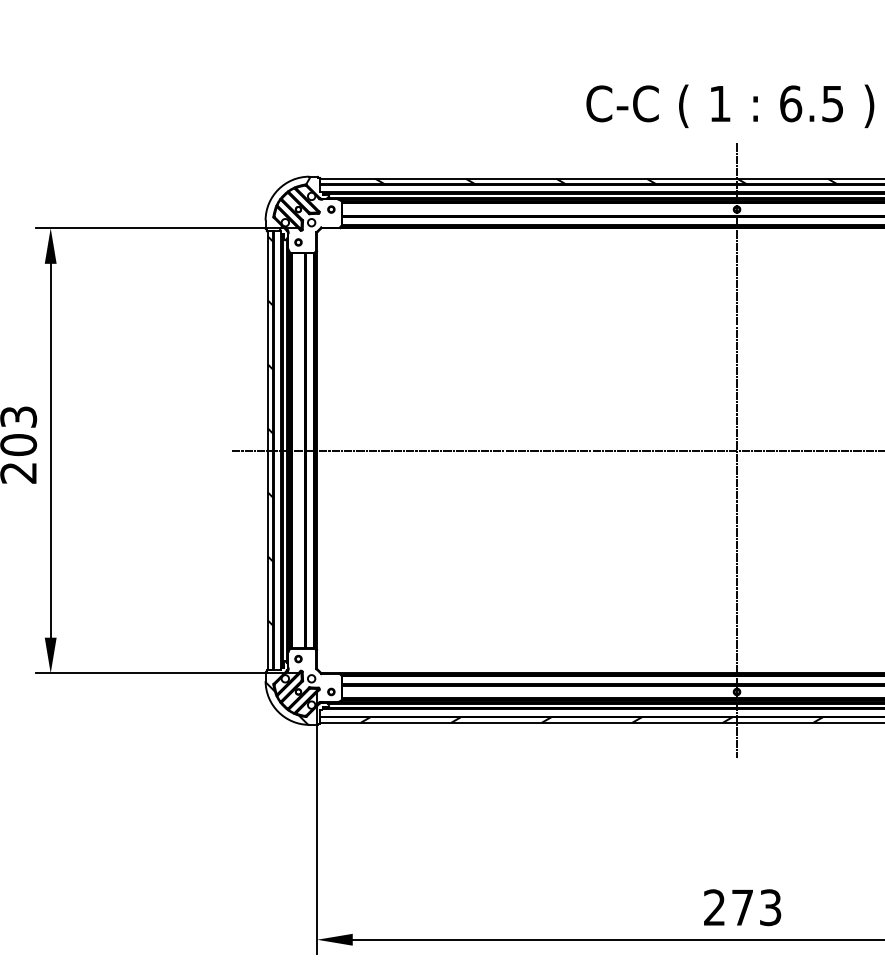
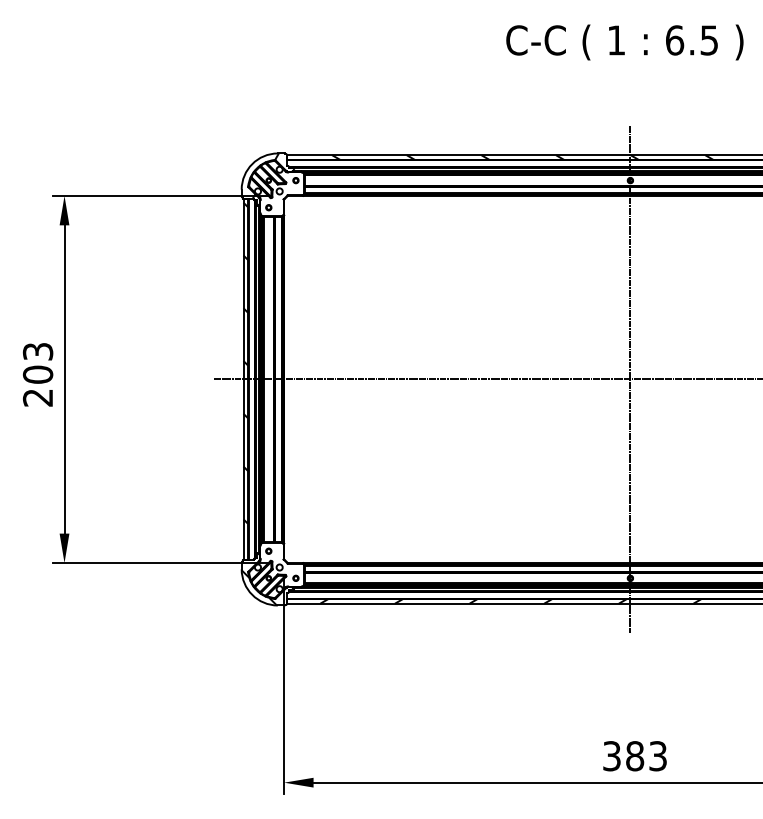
text: (729, 106) -> (624, 42), moved
text: (728, 908) -> (623, 756), 273 -> 383

